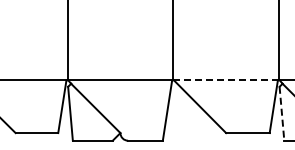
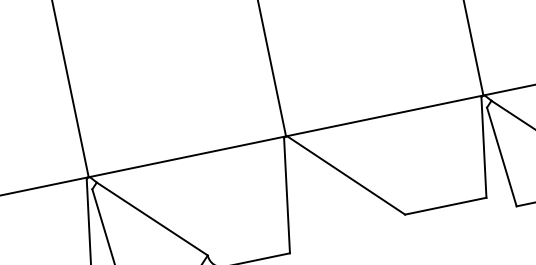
line: (226, 80) -> (385, 116), dashed -> solid
line: (281, 114) -> (501, 158), dashed -> solid

